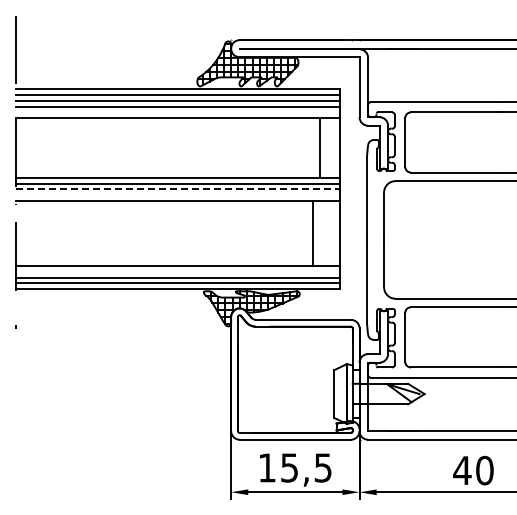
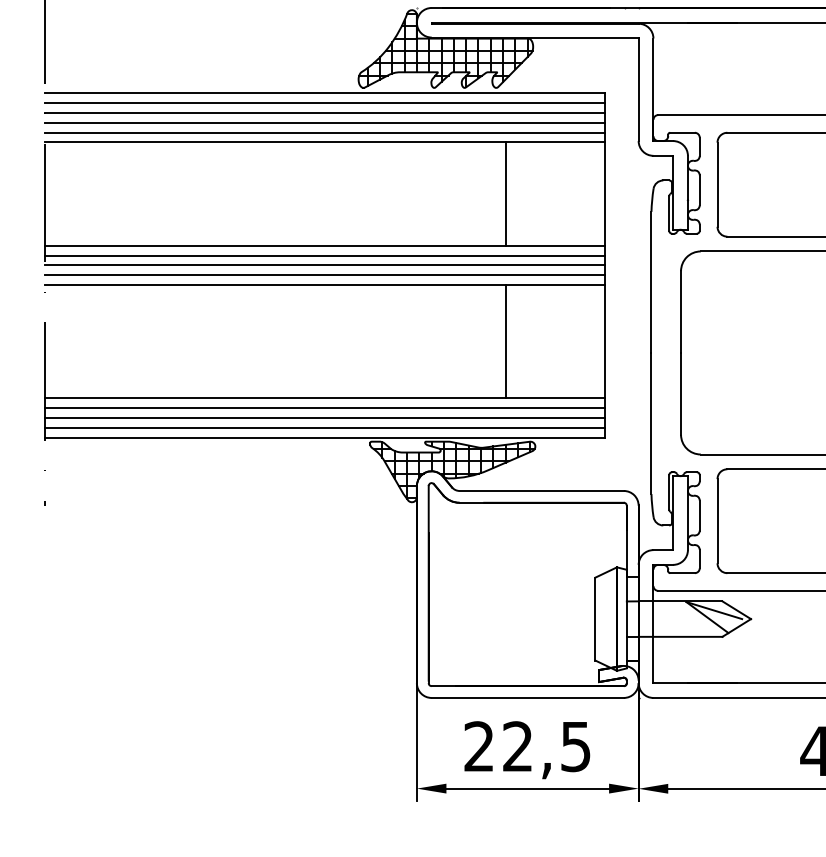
line: (177, 112) -> (324, 132), added
line: (319, 147) -> (505, 193), moved
line: (178, 189) -> (326, 265), dashed -> solid
line: (177, 194) -> (324, 274), added
line: (312, 233) -> (505, 341), moved
line: (177, 271) -> (324, 407), added
text: (277, 467) -> (496, 745), 15,5 -> 22,5

